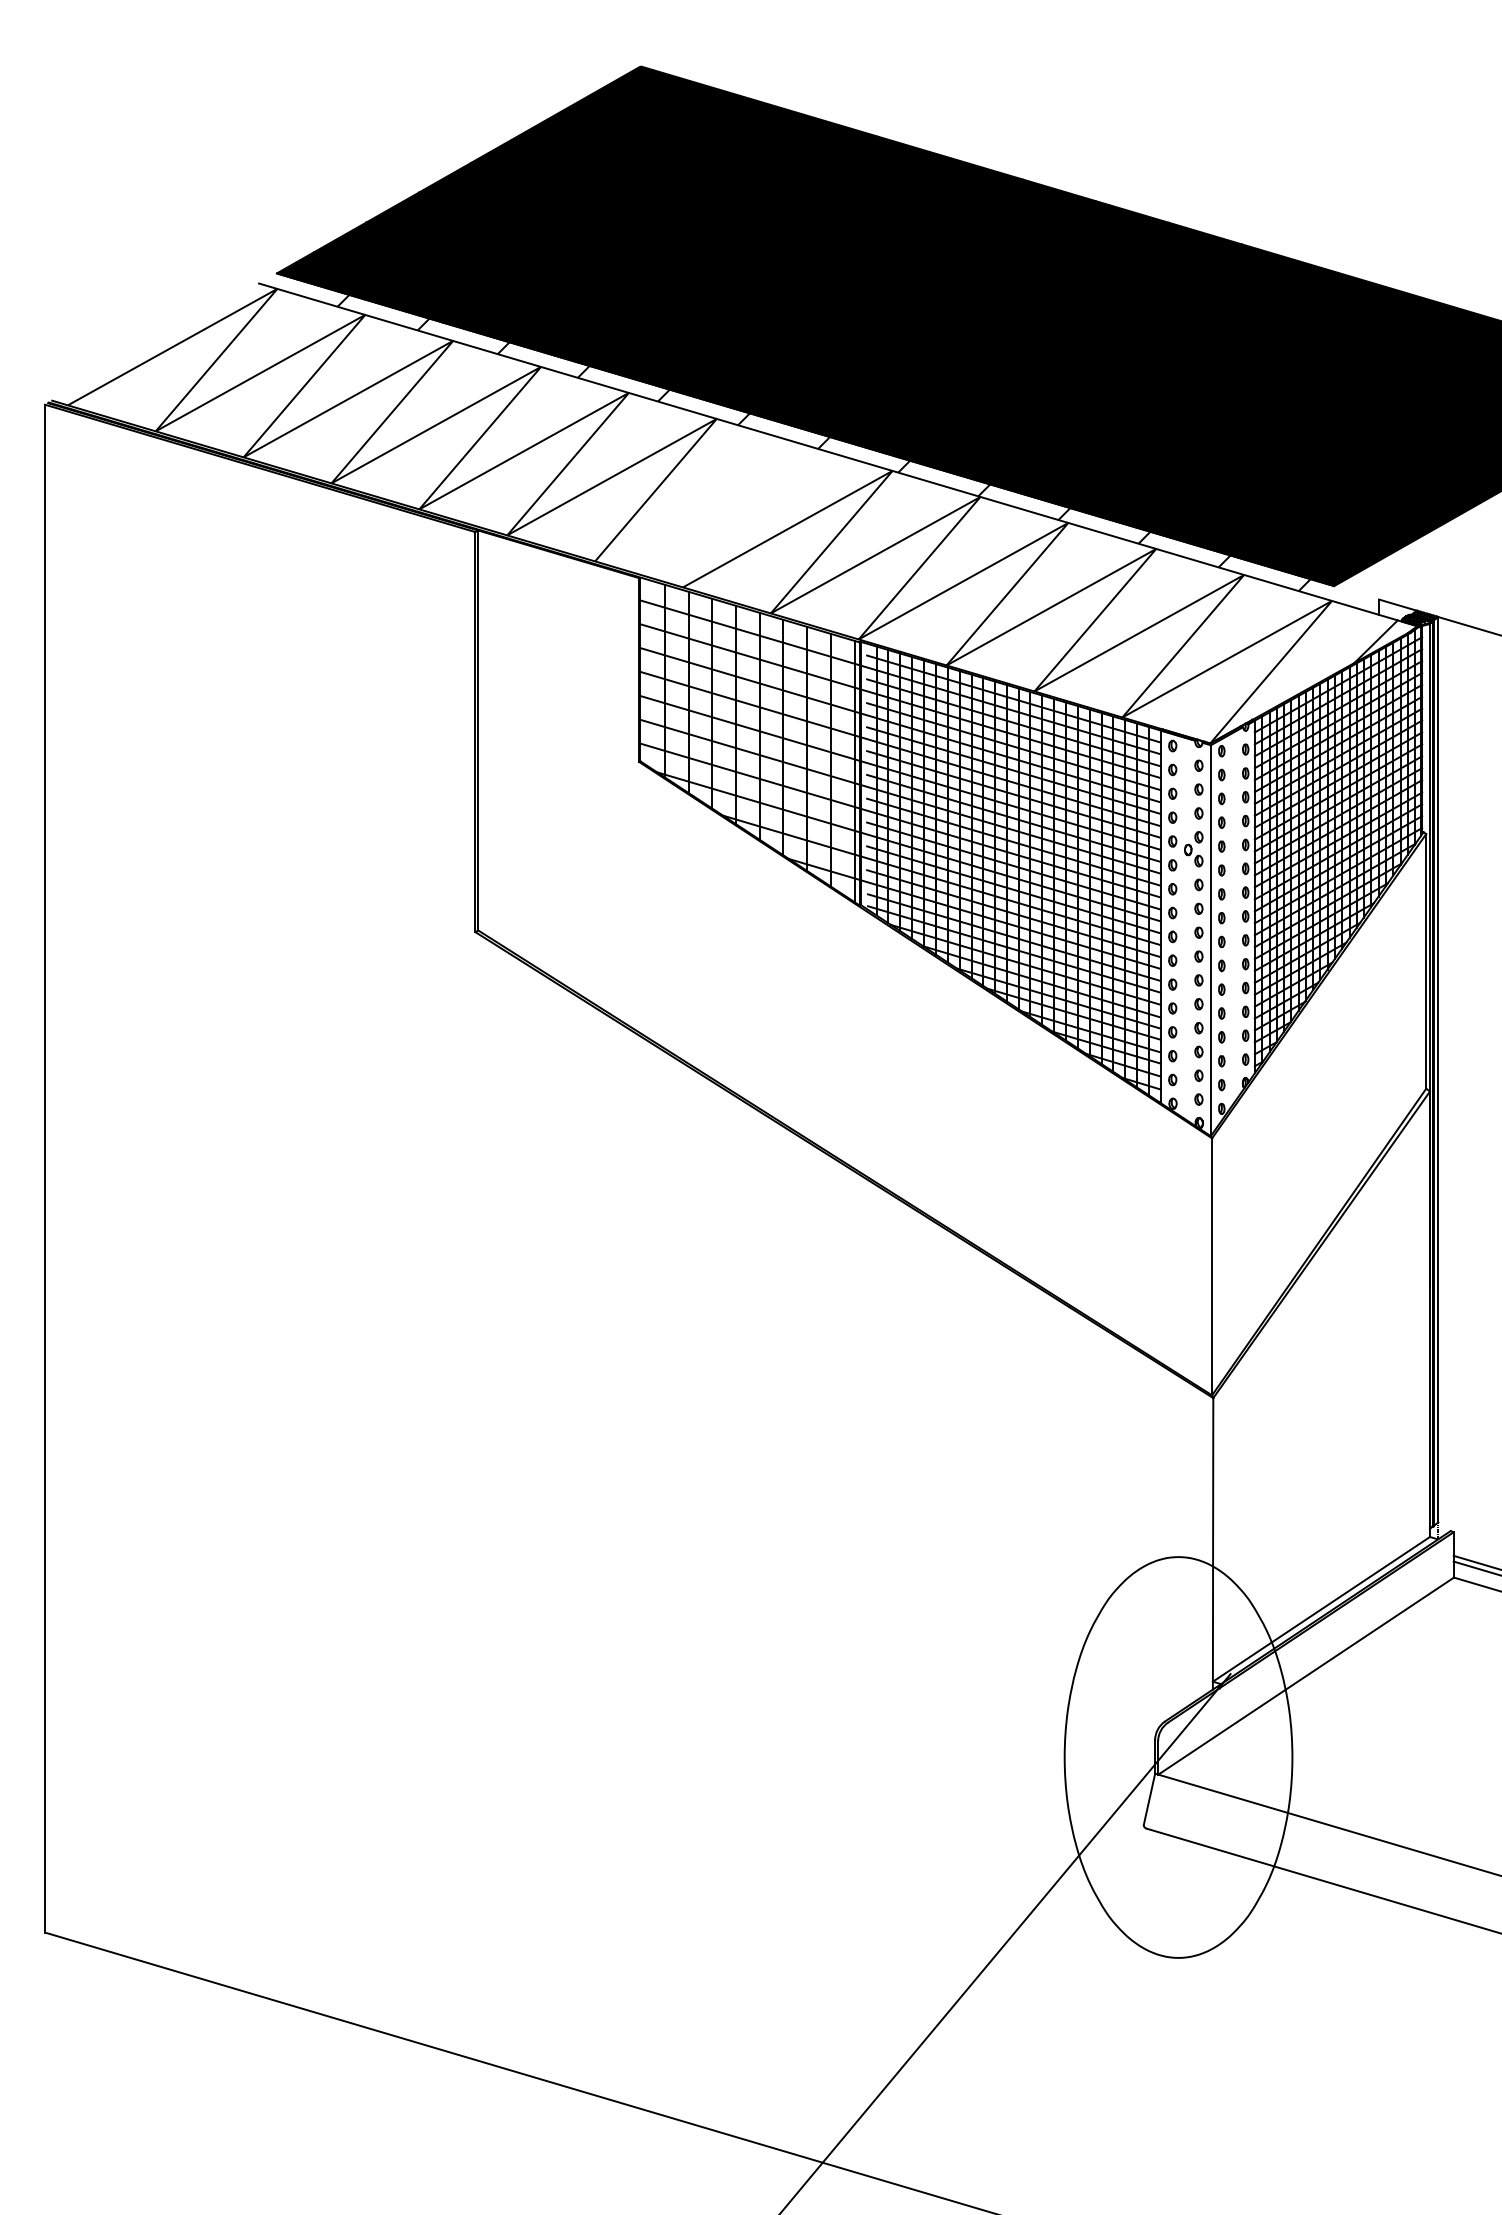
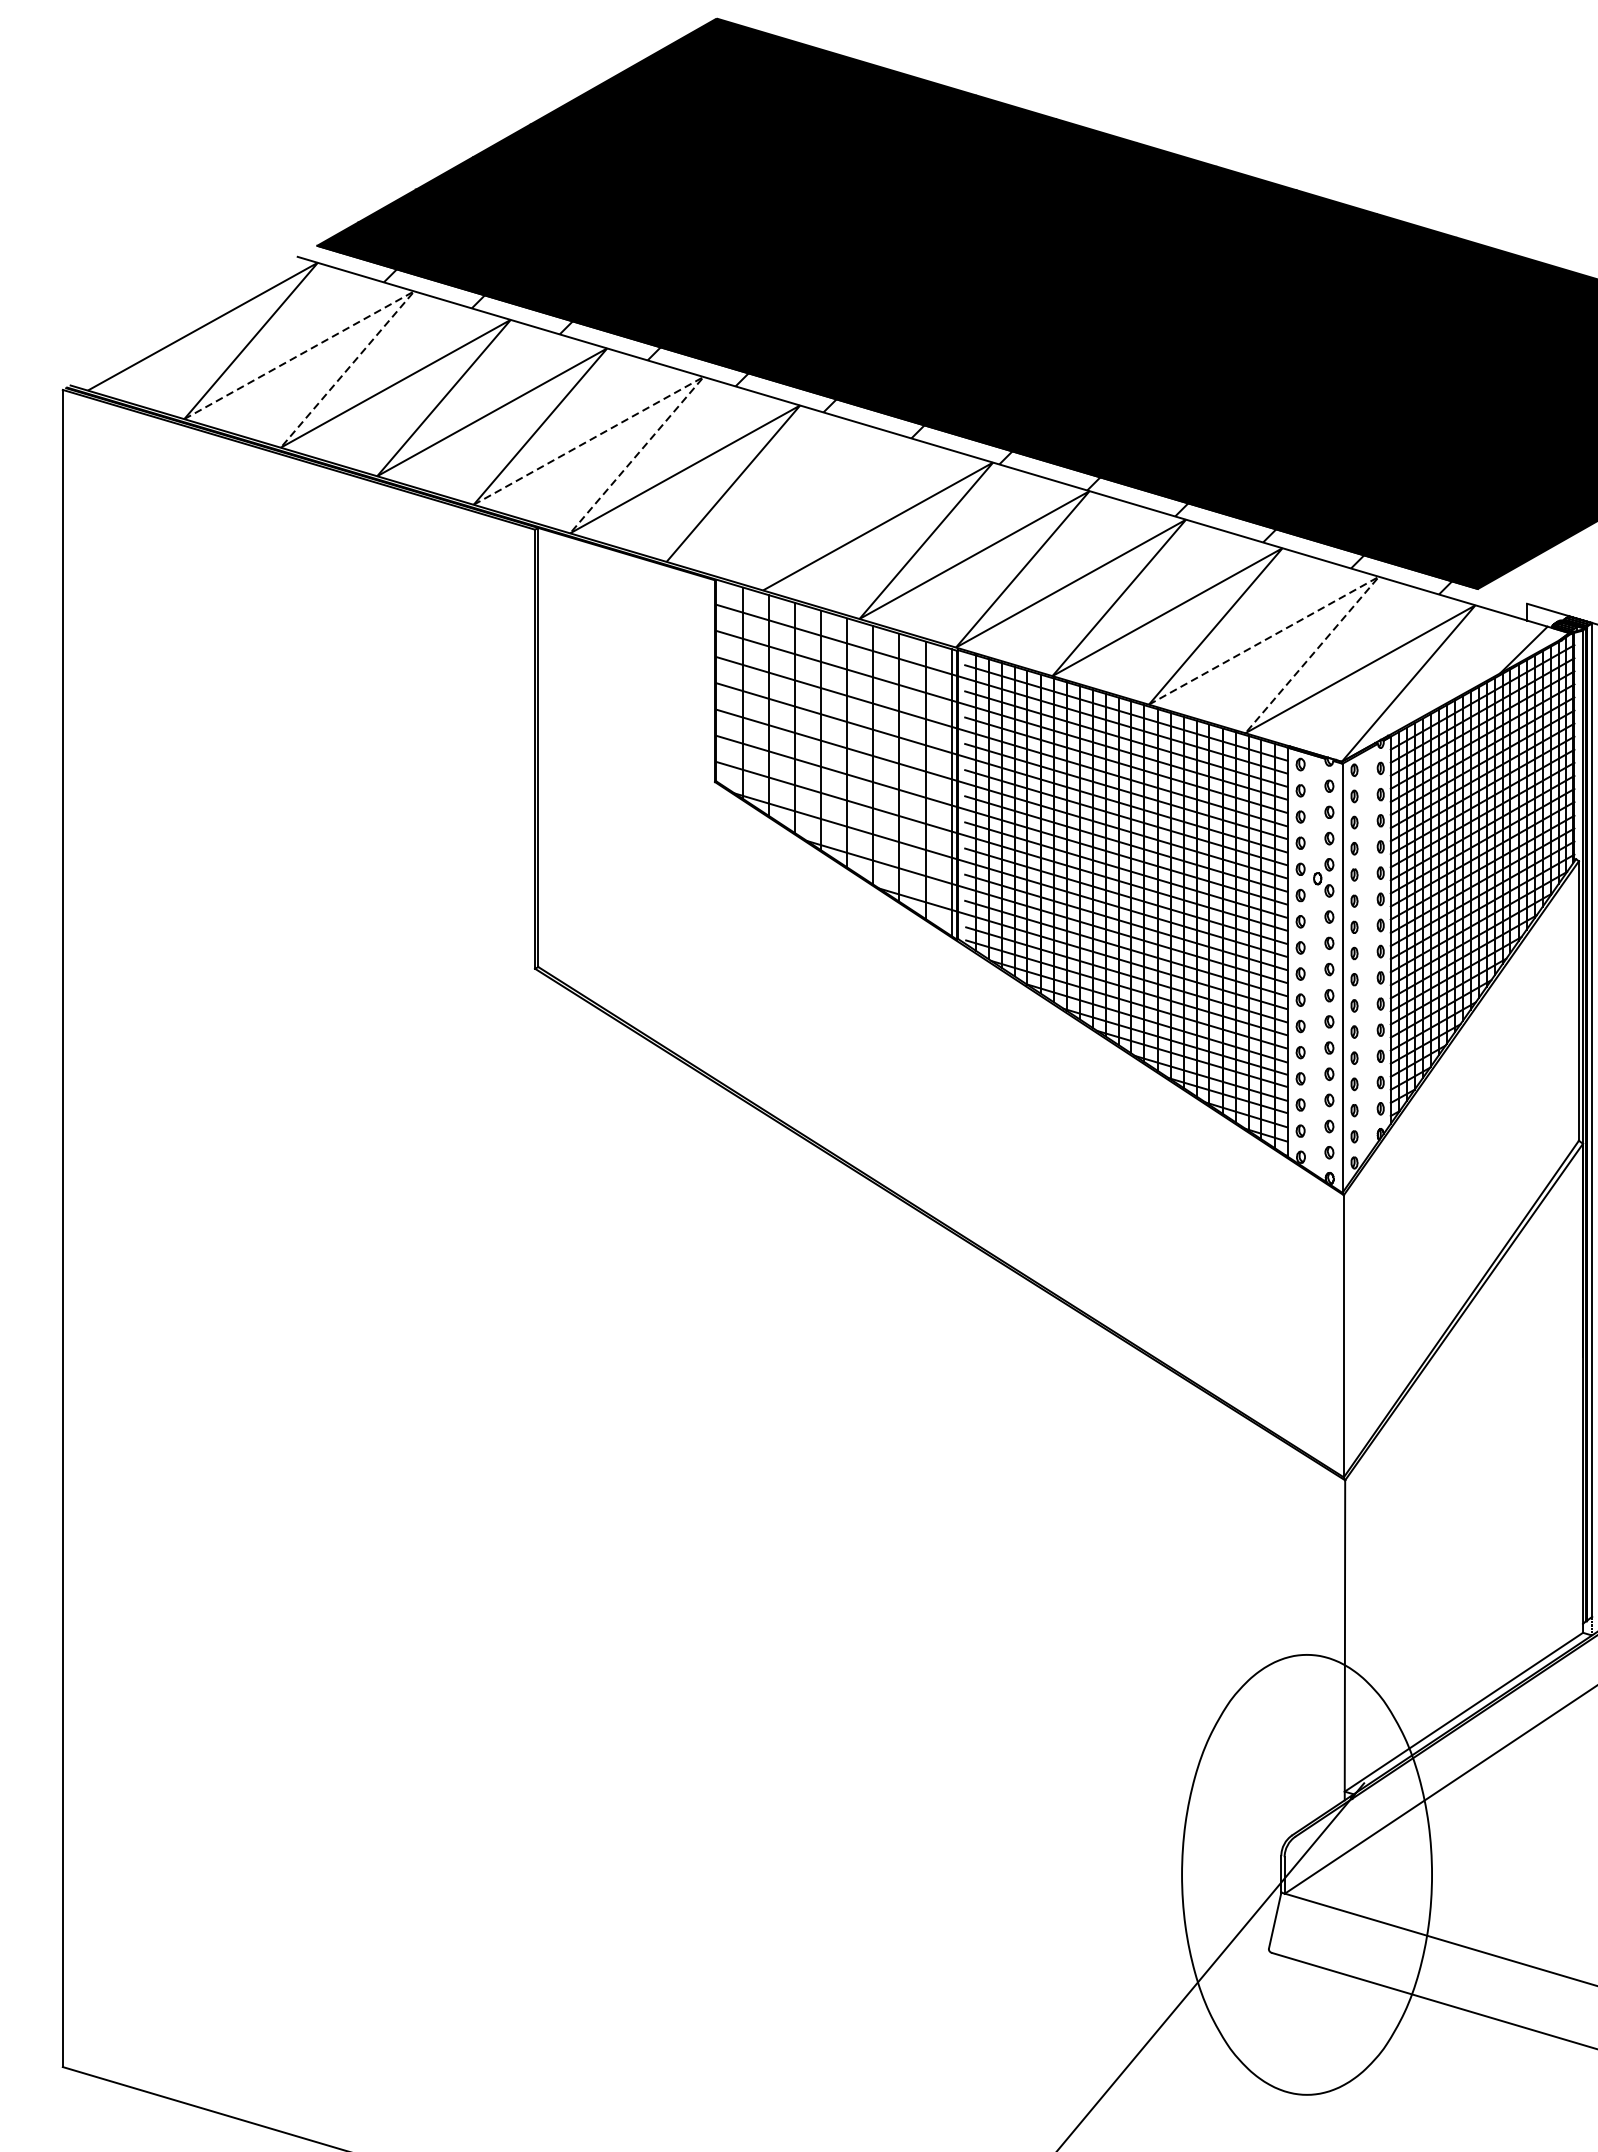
line: (343, 326) -> (390, 304), solid -> dashed
line: (607, 404) -> (680, 389), solid -> dashed
line: (1222, 587) -> (1355, 590), solid -> dashed

